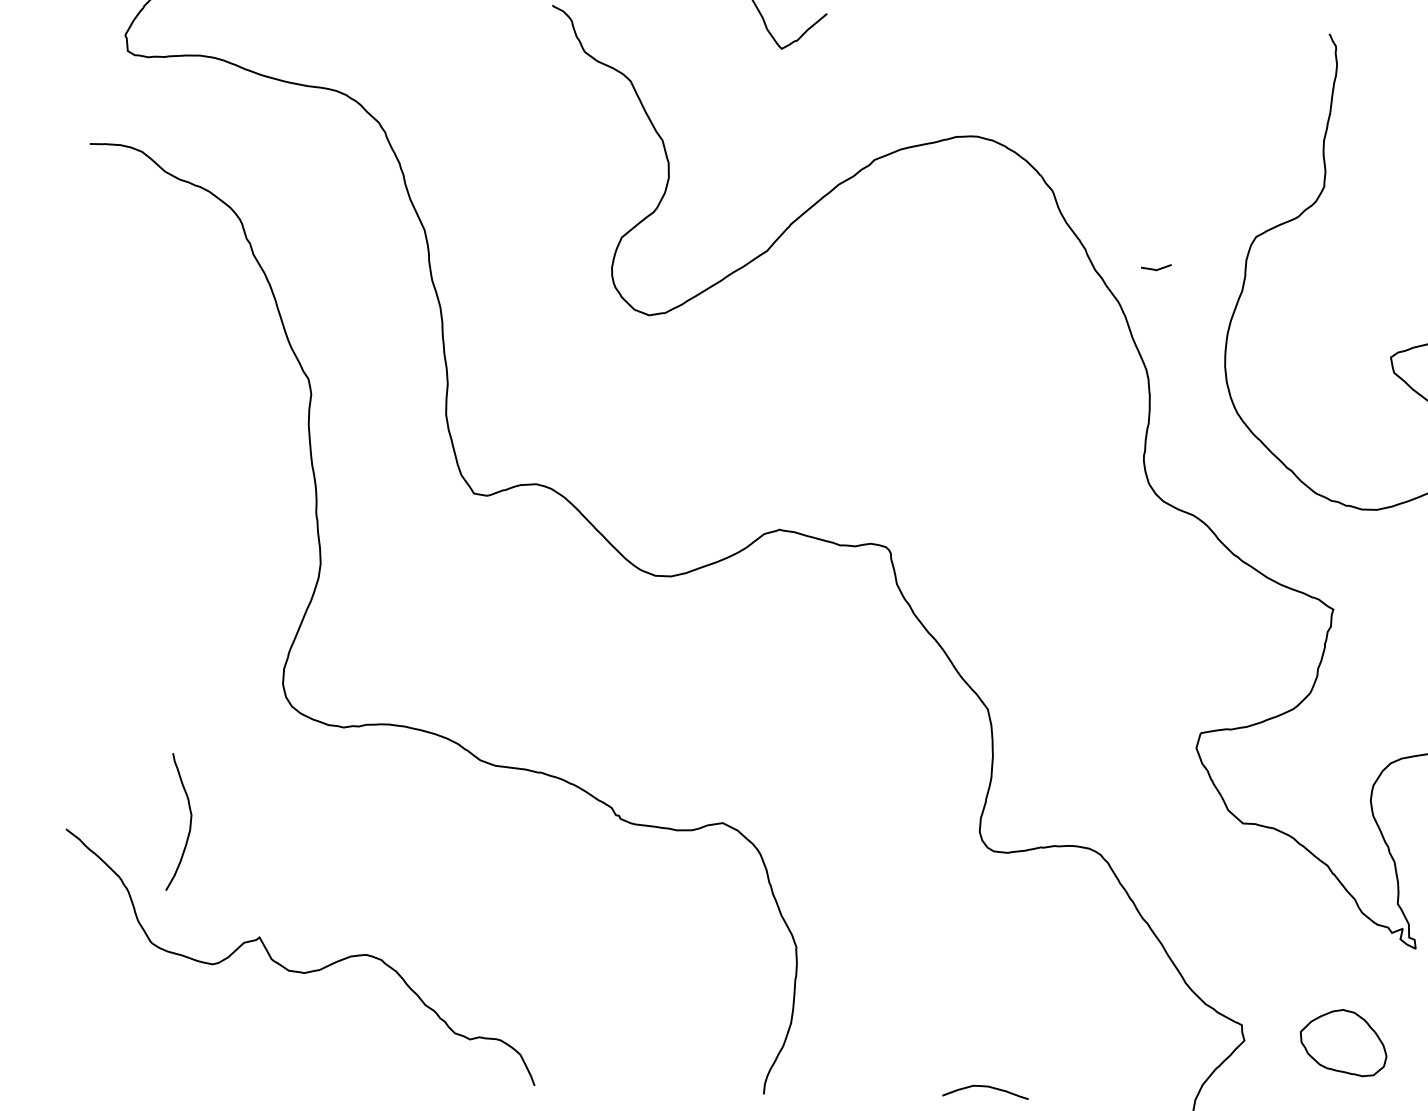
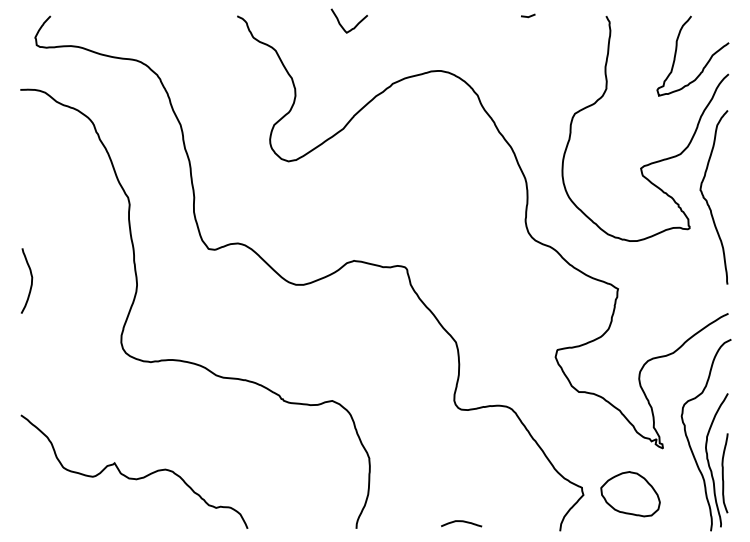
line: (1159, 266) -> (529, 15), moved
curve: (189, 821) -> (31, 280), moved
part: (1343, 1043) -> (630, 494), size x1.43

